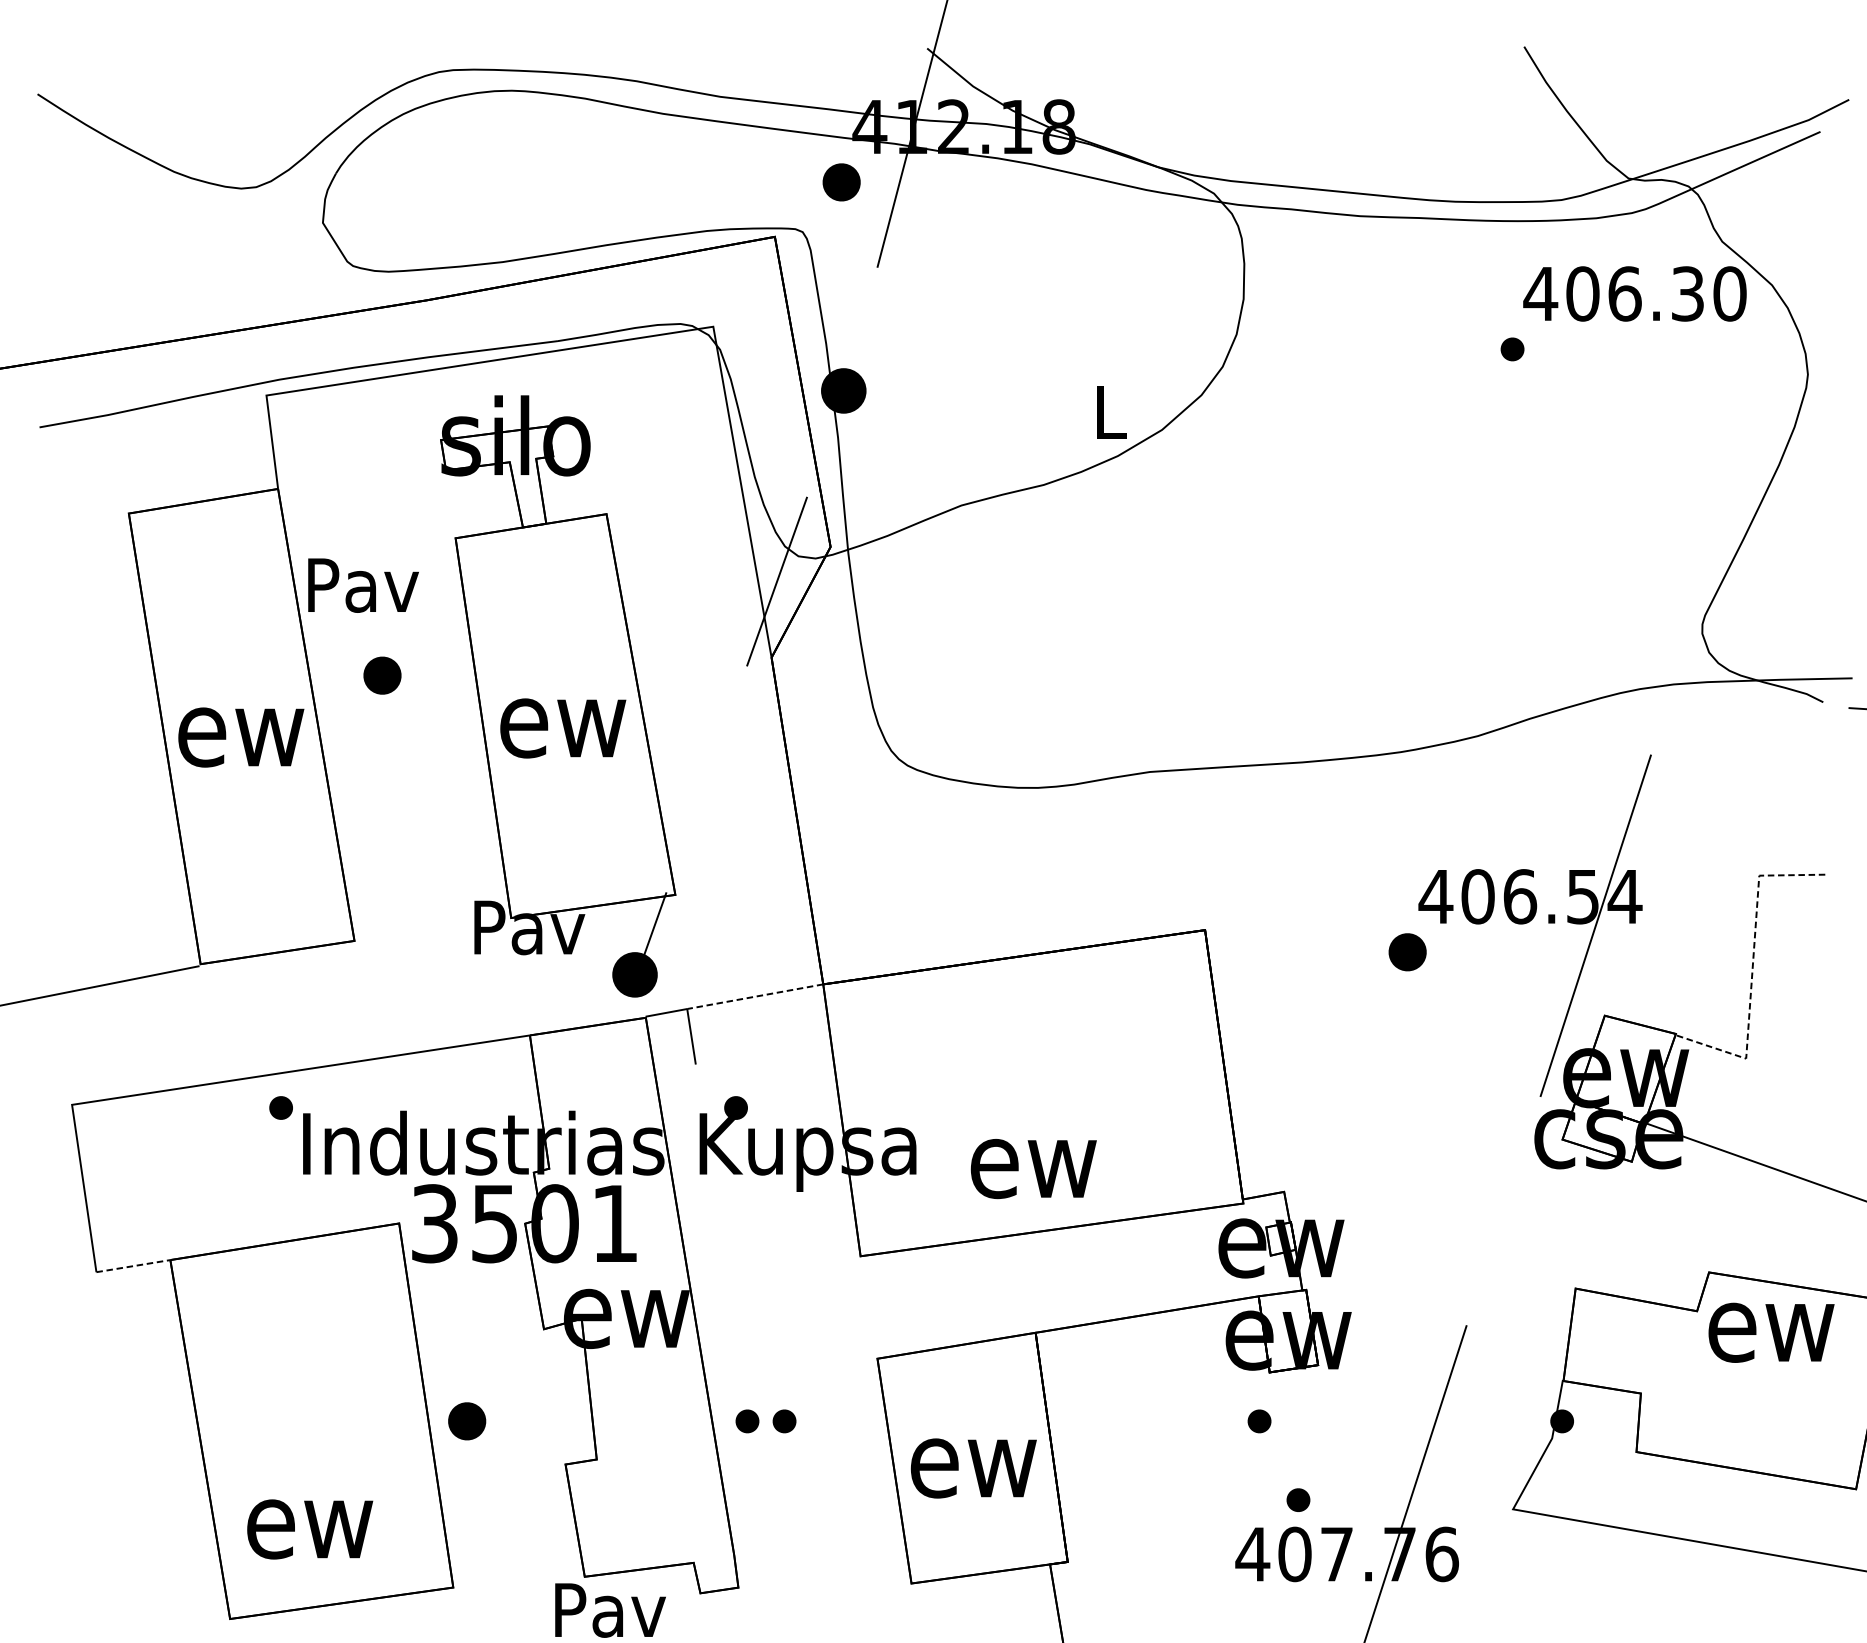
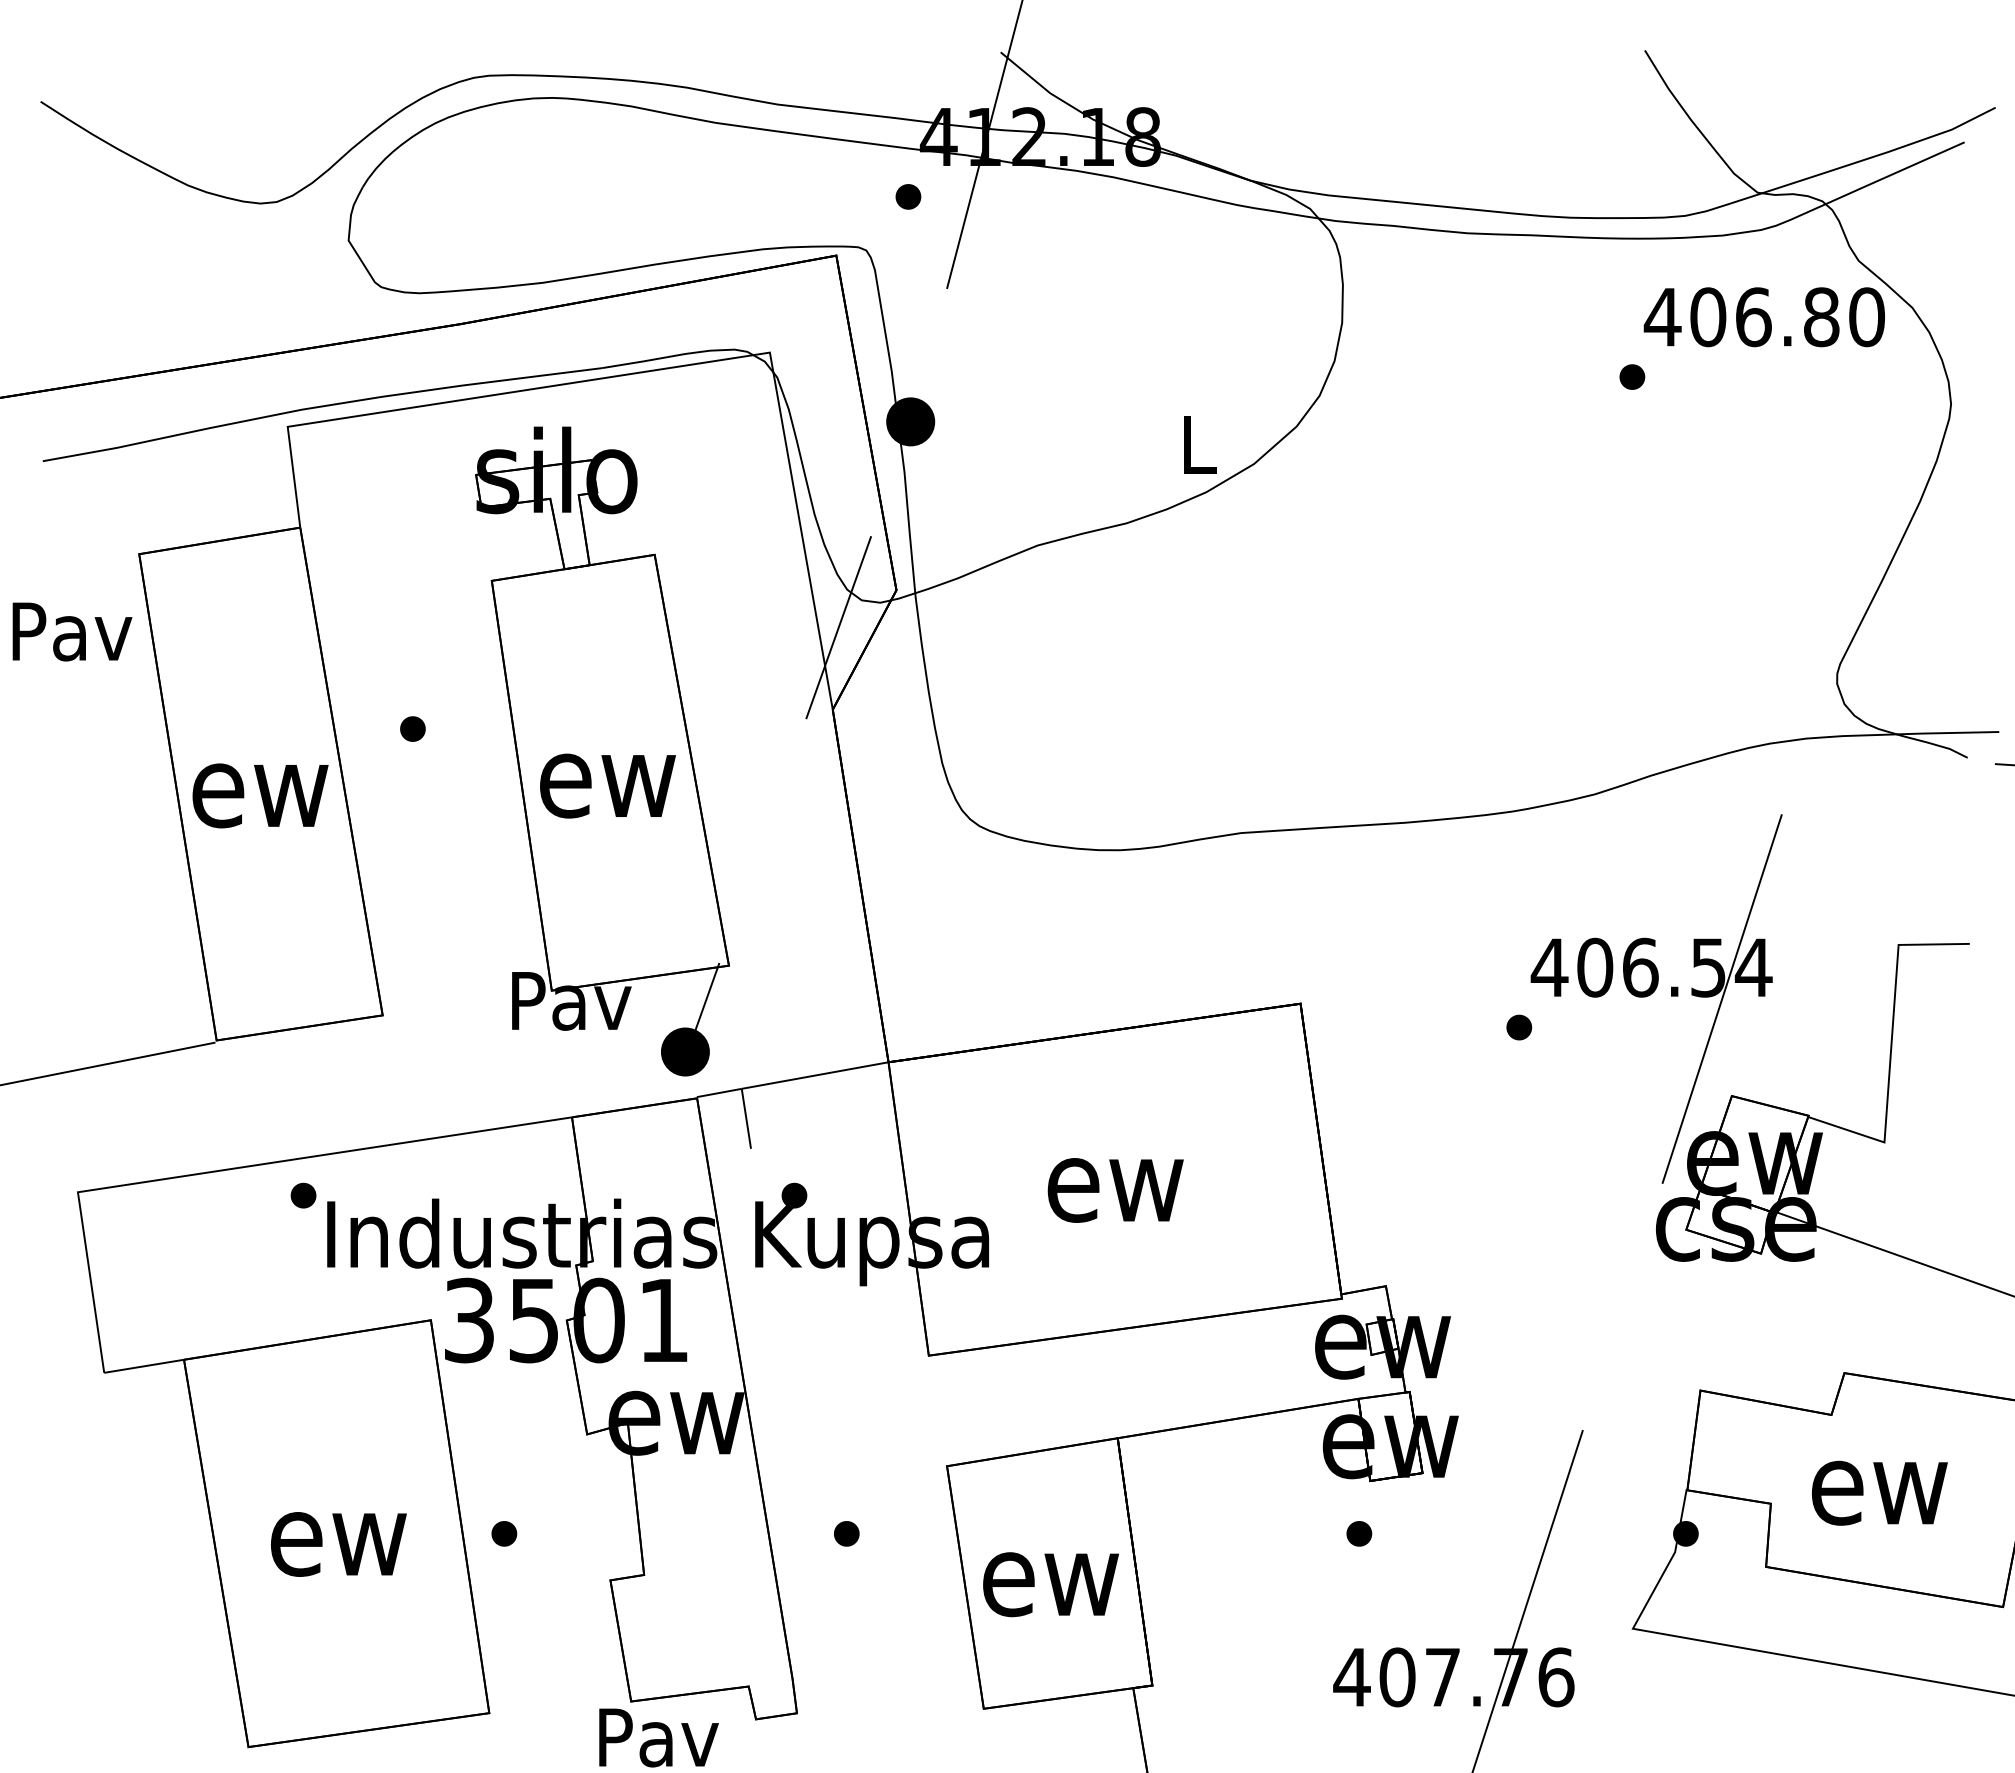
part: (841, 182) -> (908, 196), size x0.62
text: (1687, 294) -> (1821, 317), 406.30 -> 406.80
text: (363, 585) -> (72, 631), moved
part: (382, 675) -> (412, 728), size x0.62
part: (1407, 952) -> (1519, 1027), size x0.62
line: (1752, 971) -> (1891, 1048), dashed -> solid
line: (755, 996) -> (815, 1075), dashed -> solid
text: (1033, 1169) -> (1115, 1190), moved
line: (133, 1266) -> (144, 1366), dashed -> solid
text: (1771, 1332) -> (1879, 1492), moved
part: (467, 1421) -> (504, 1533), size x0.62
part: (747, 1421) -> (806, 1533), removed
part: (1298, 1499) -> (1401, 1618), removed
text: (309, 1529) -> (338, 1544), moved

